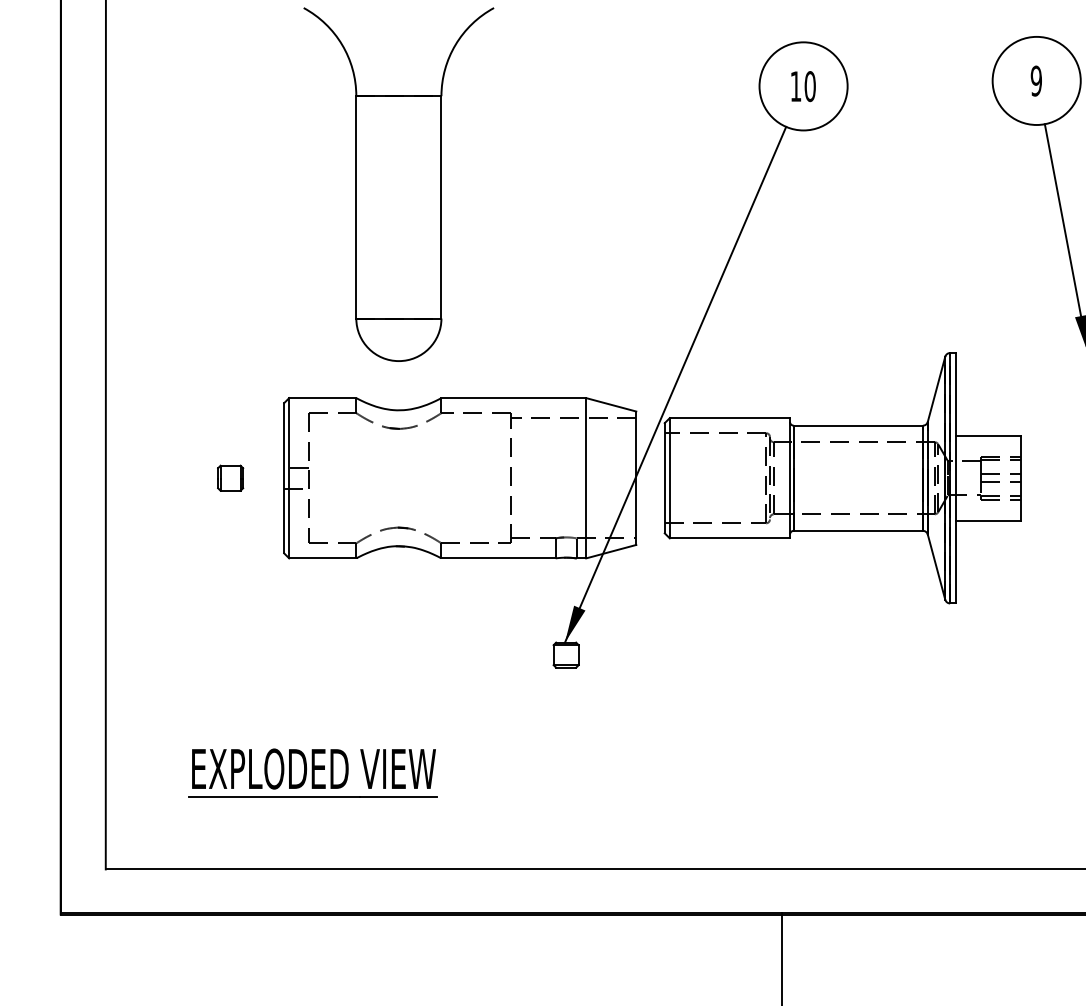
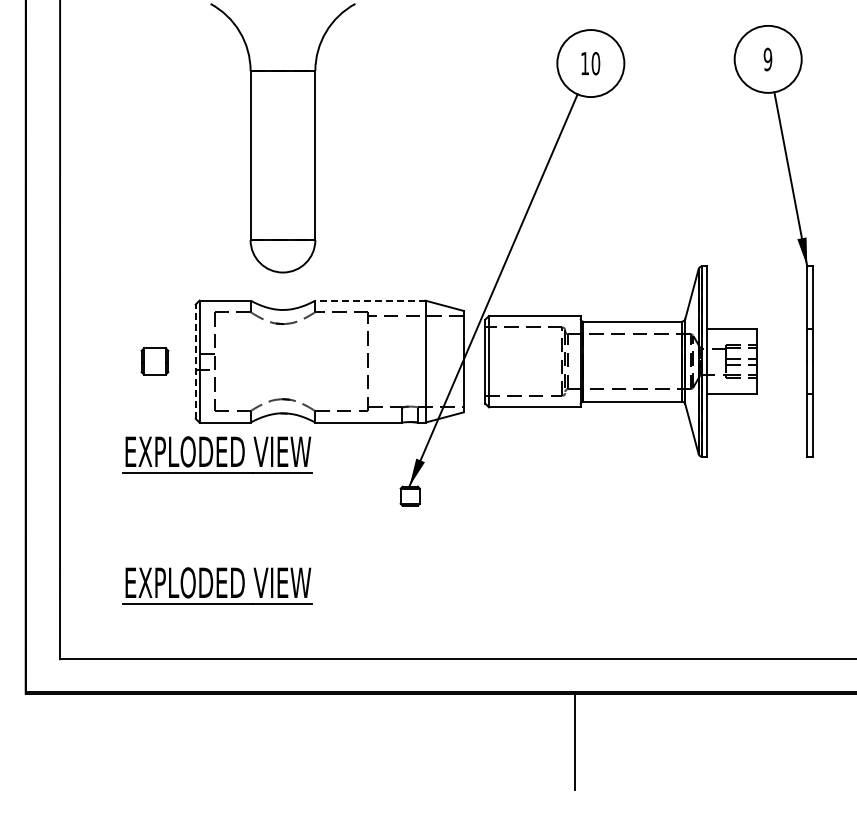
line: (512, 397) -> (369, 300), solid -> dashed
part: (229, 478) -> (154, 361), size x1.4
line: (283, 478) -> (195, 361), solid -> dashed
part: (312, 600) -> (217, 454), added

